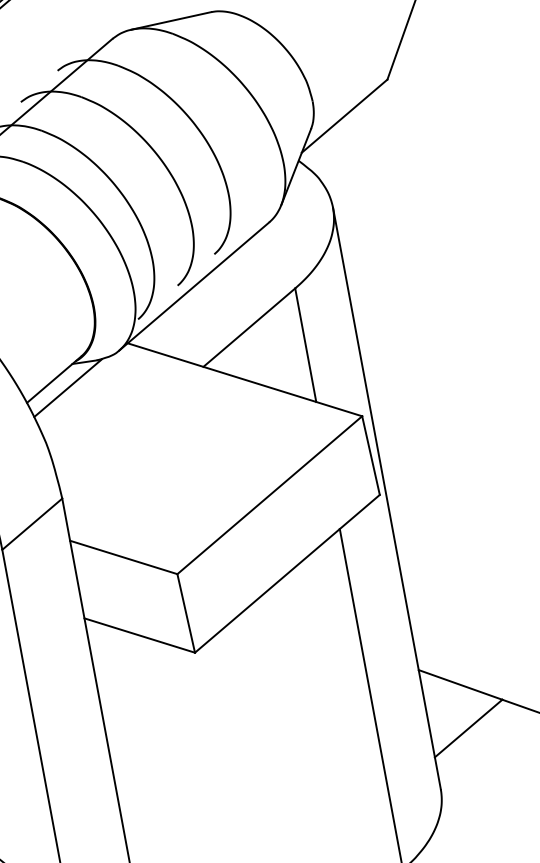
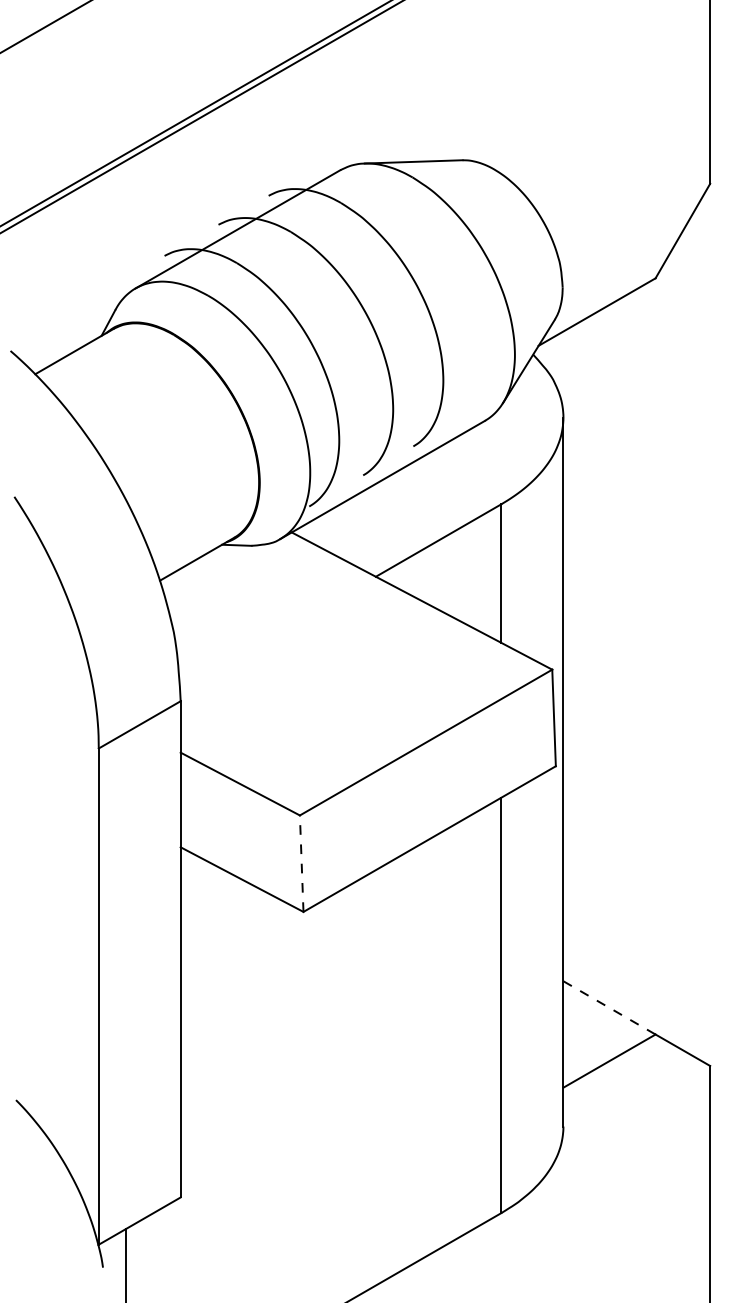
line: (67, 387) -> (211, 571), removed
line: (186, 613) -> (301, 863), solid -> dashed
line: (460, 685) -> (609, 1008), solid -> dashed

